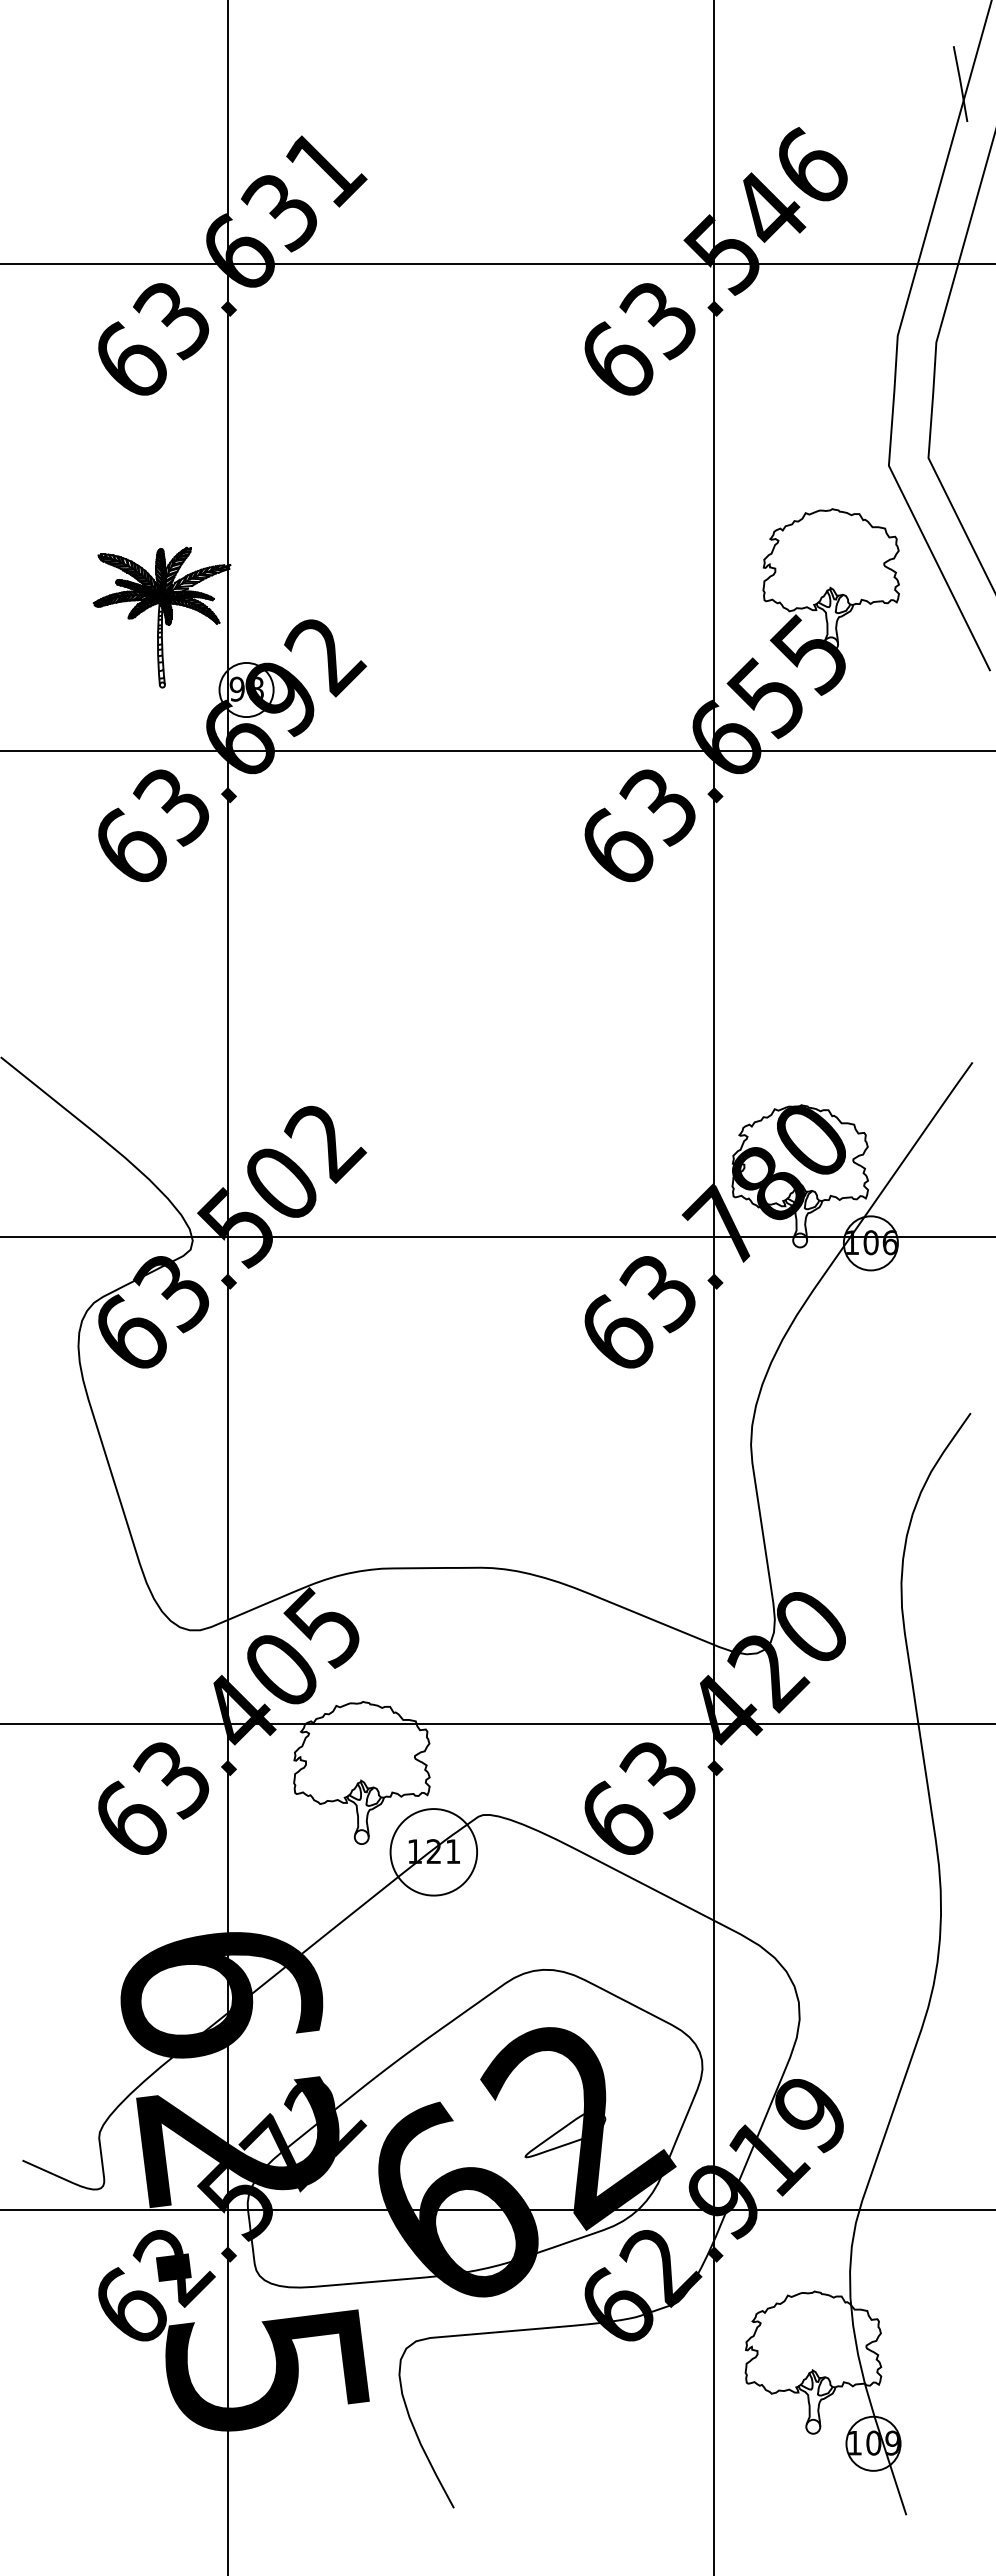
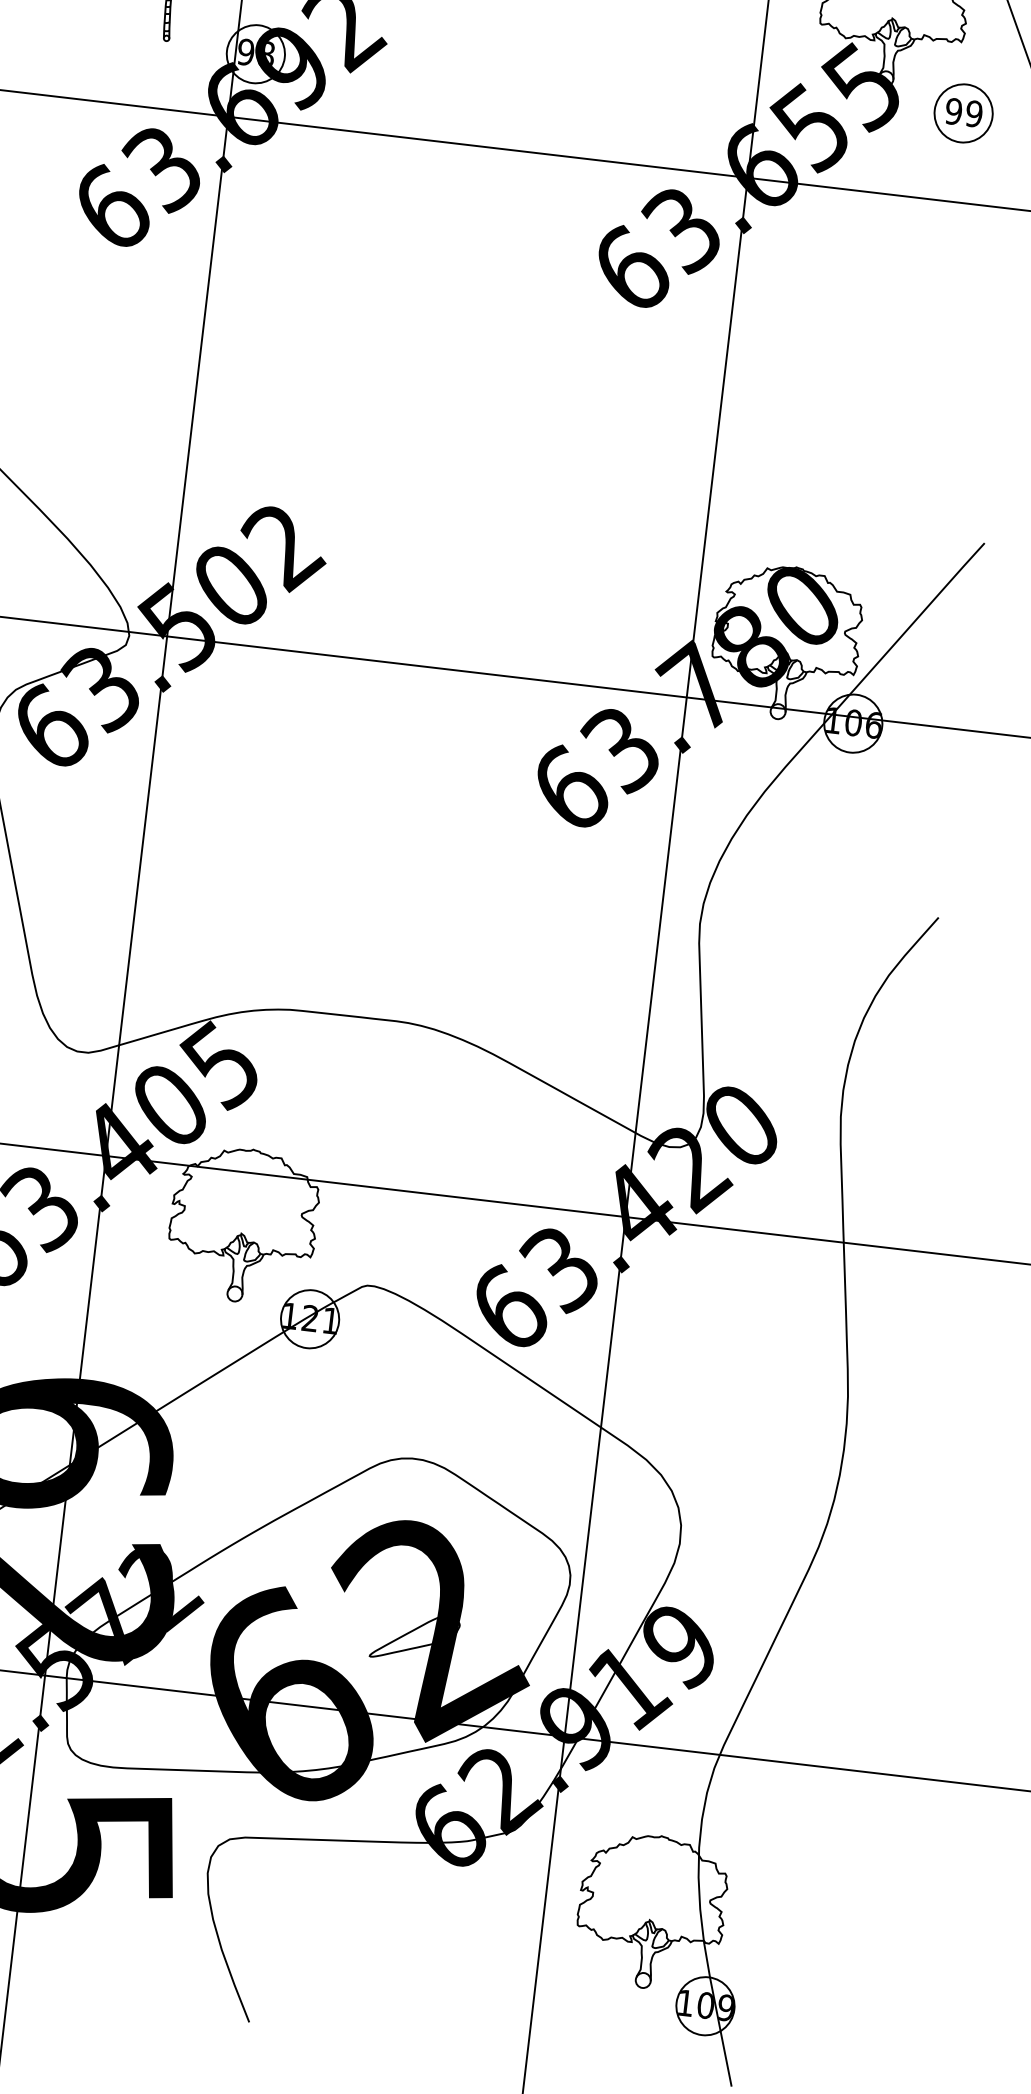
part: (906, 667) -> (963, 112), added
circle: (433, 1852) -> (309, 1319), size x0.62

